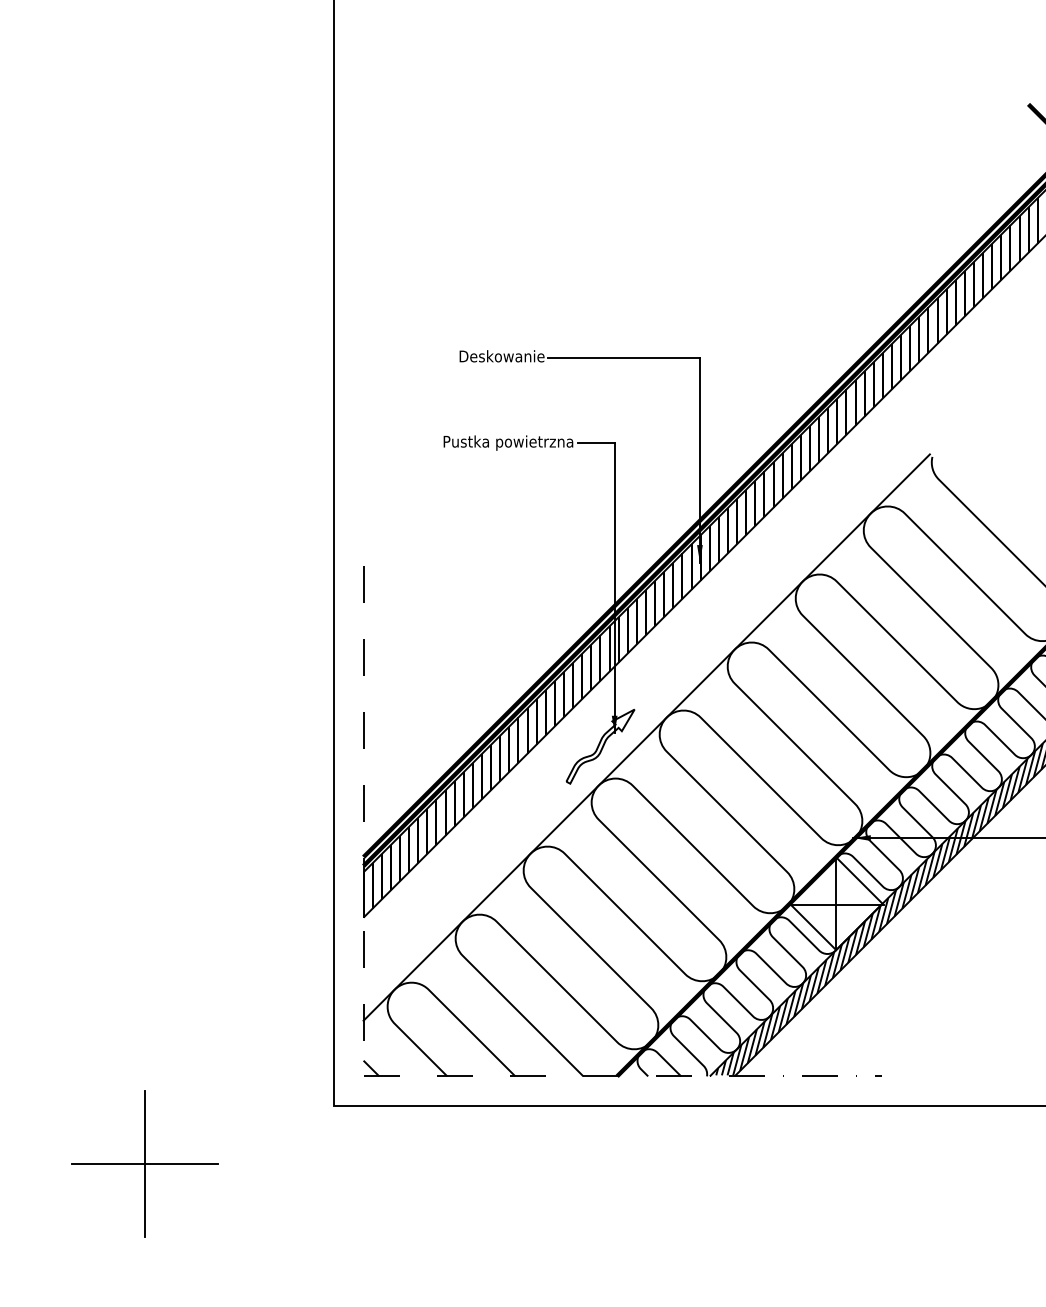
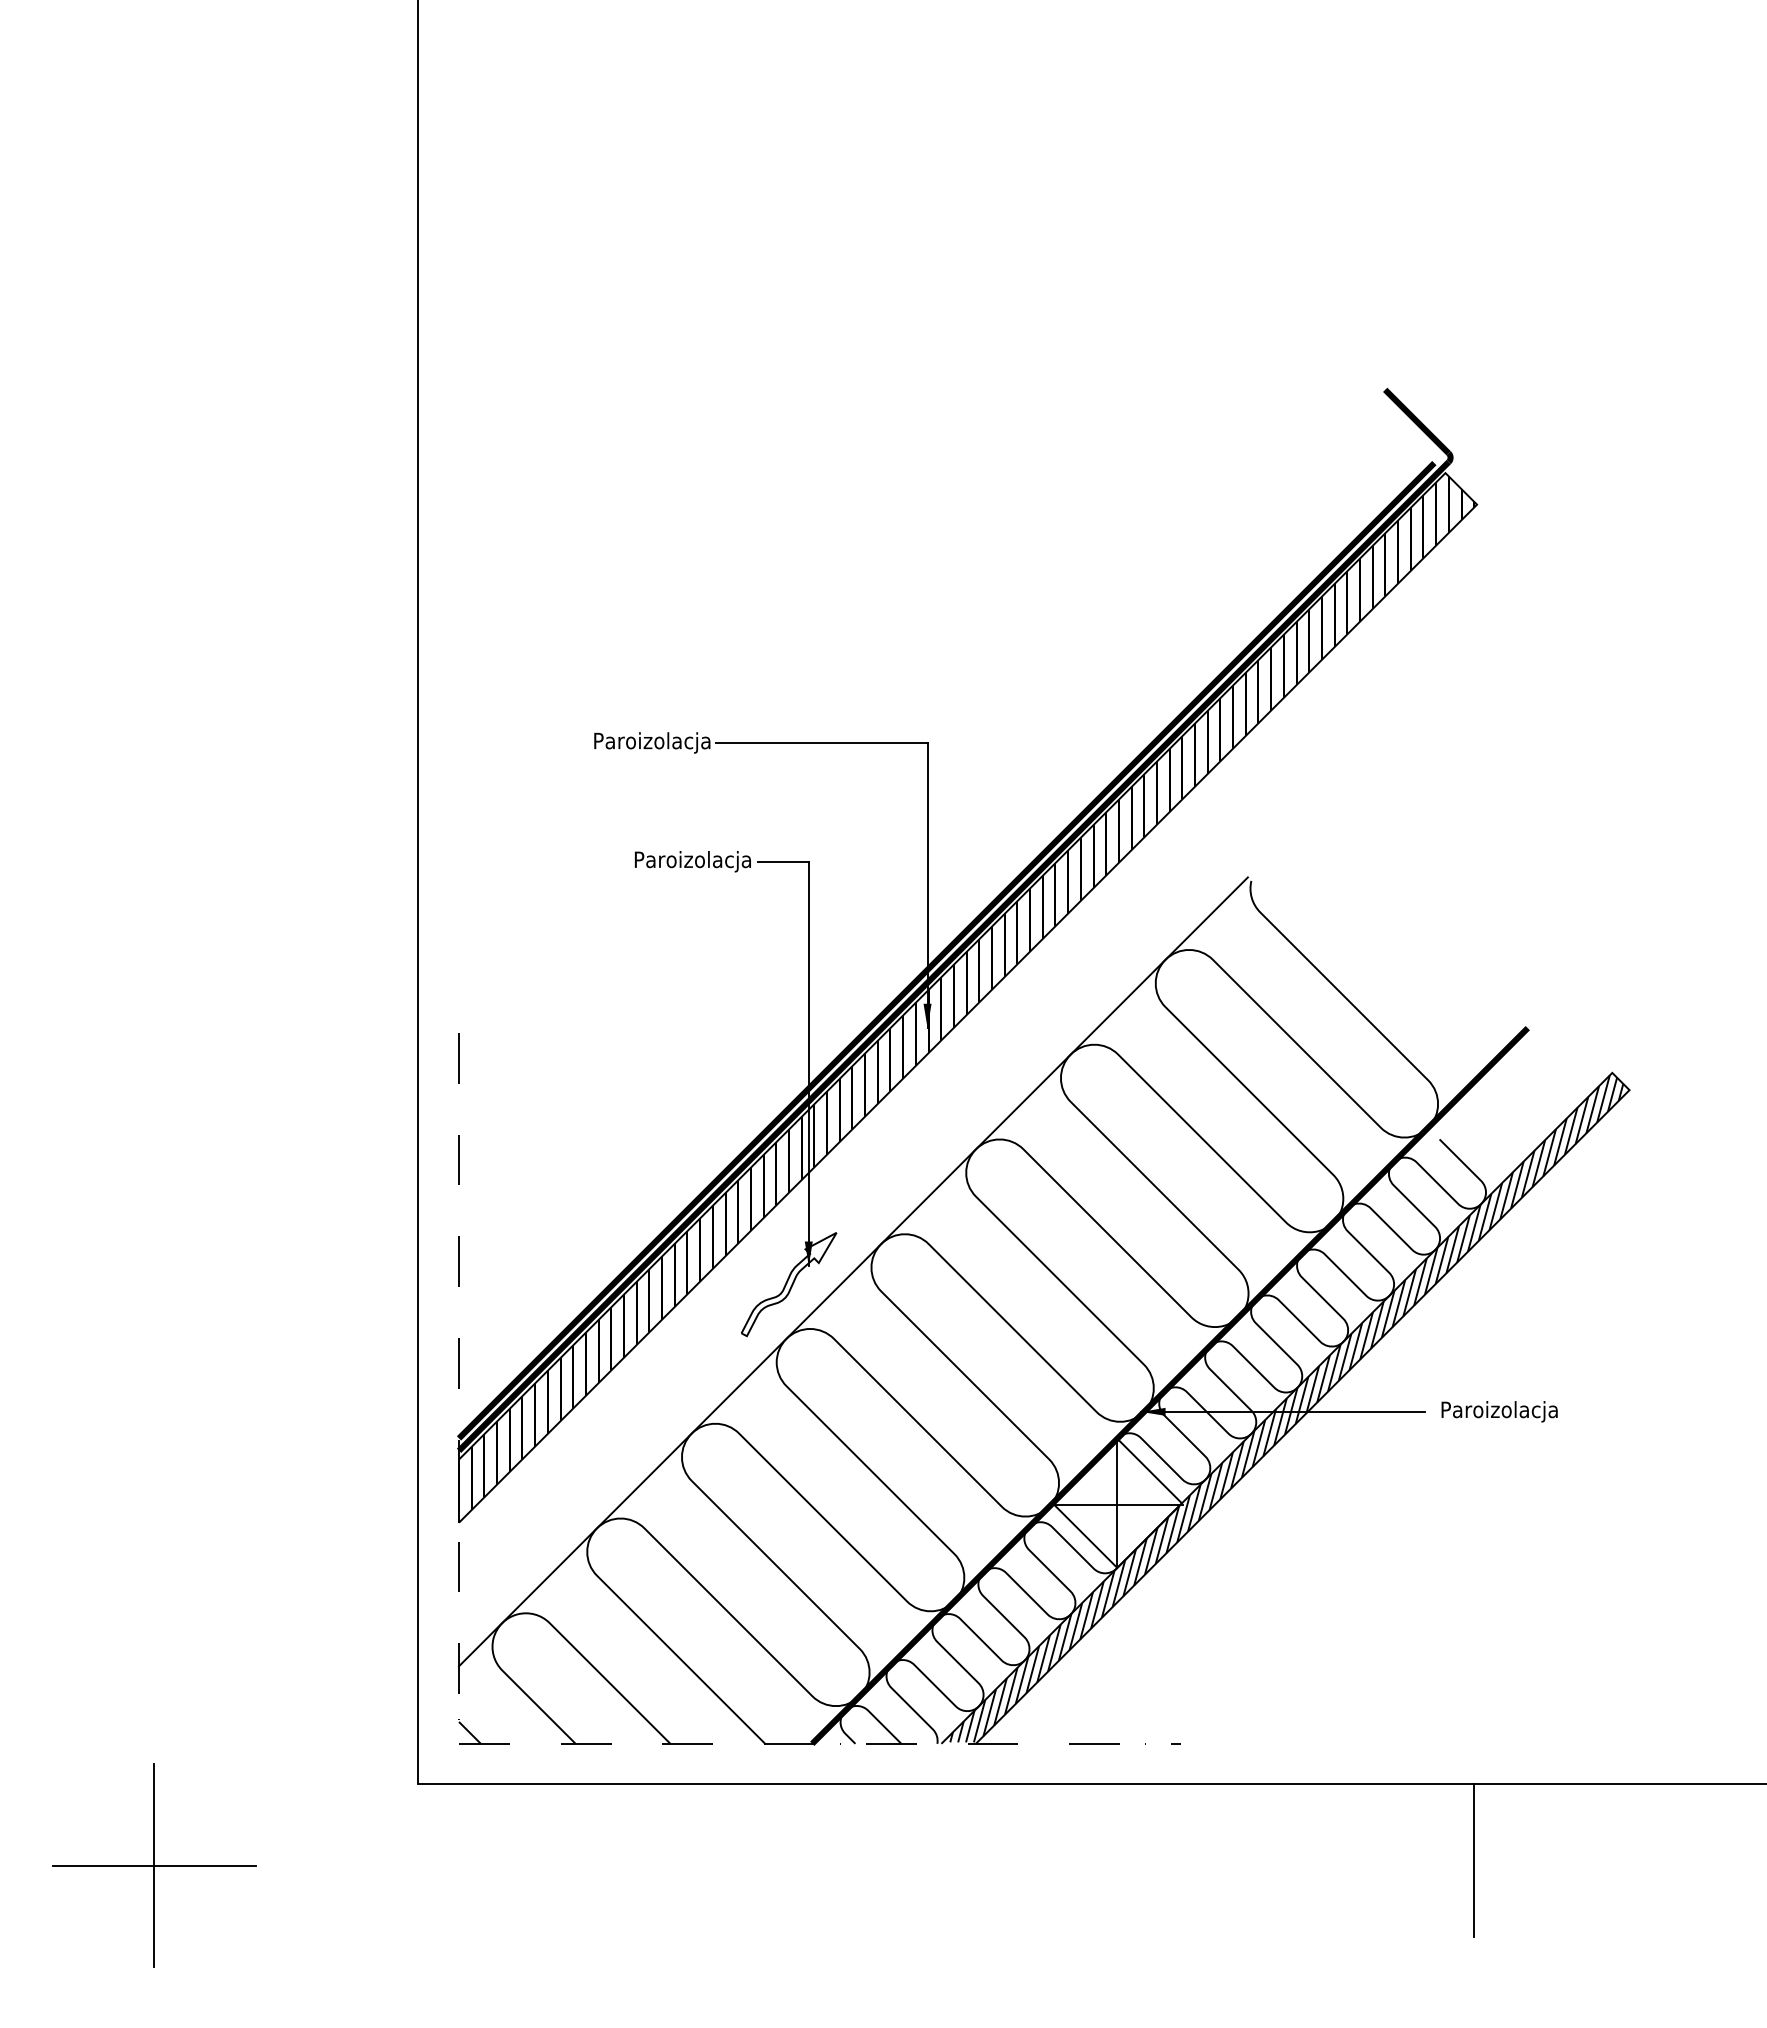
text: (501, 357) -> (651, 742), Deskowanie -> Paroizolacja
text: (503, 442) -> (654, 861), Pustka powietrzna -> Paroizolacja

